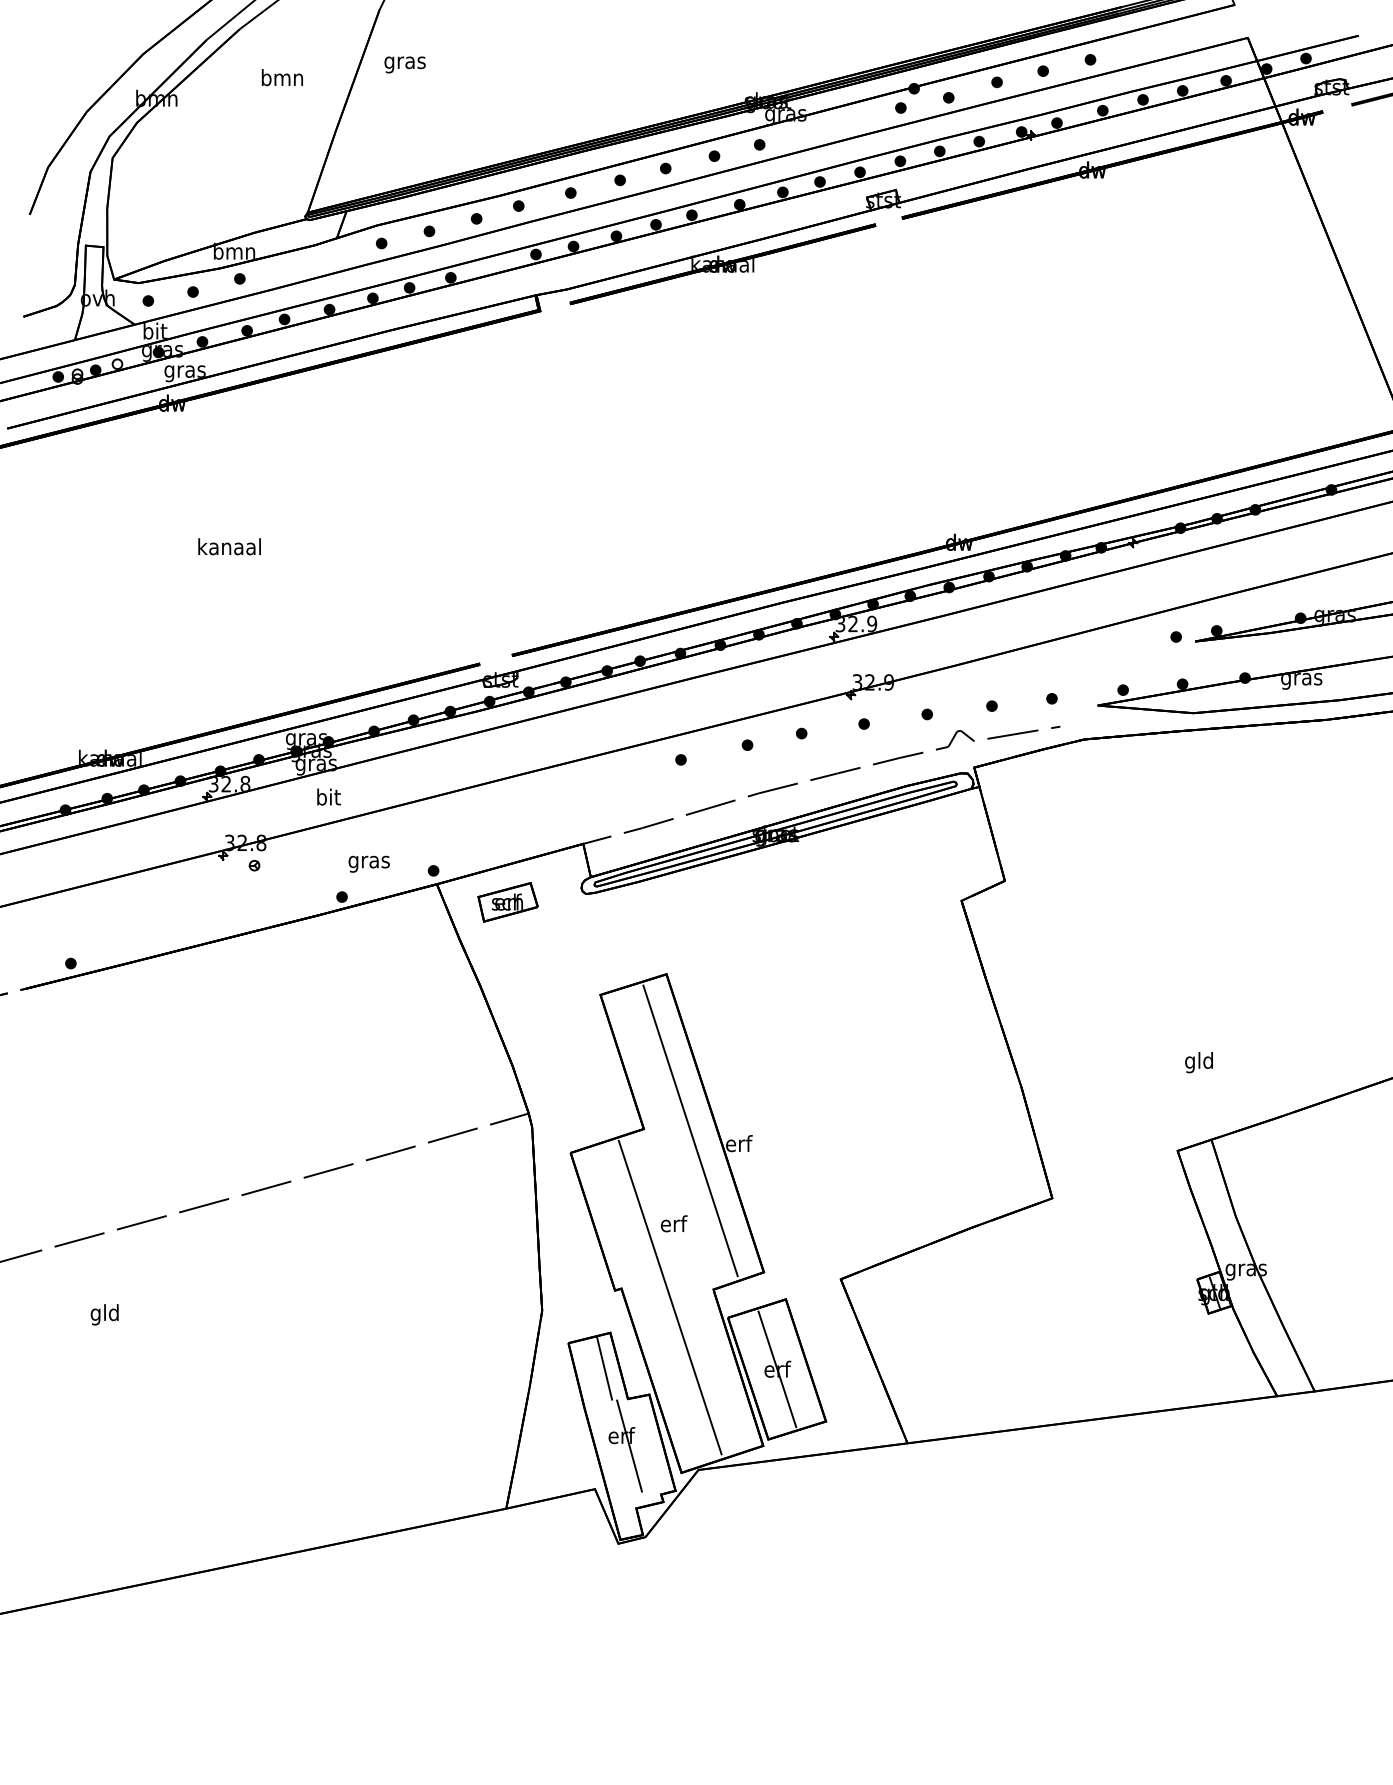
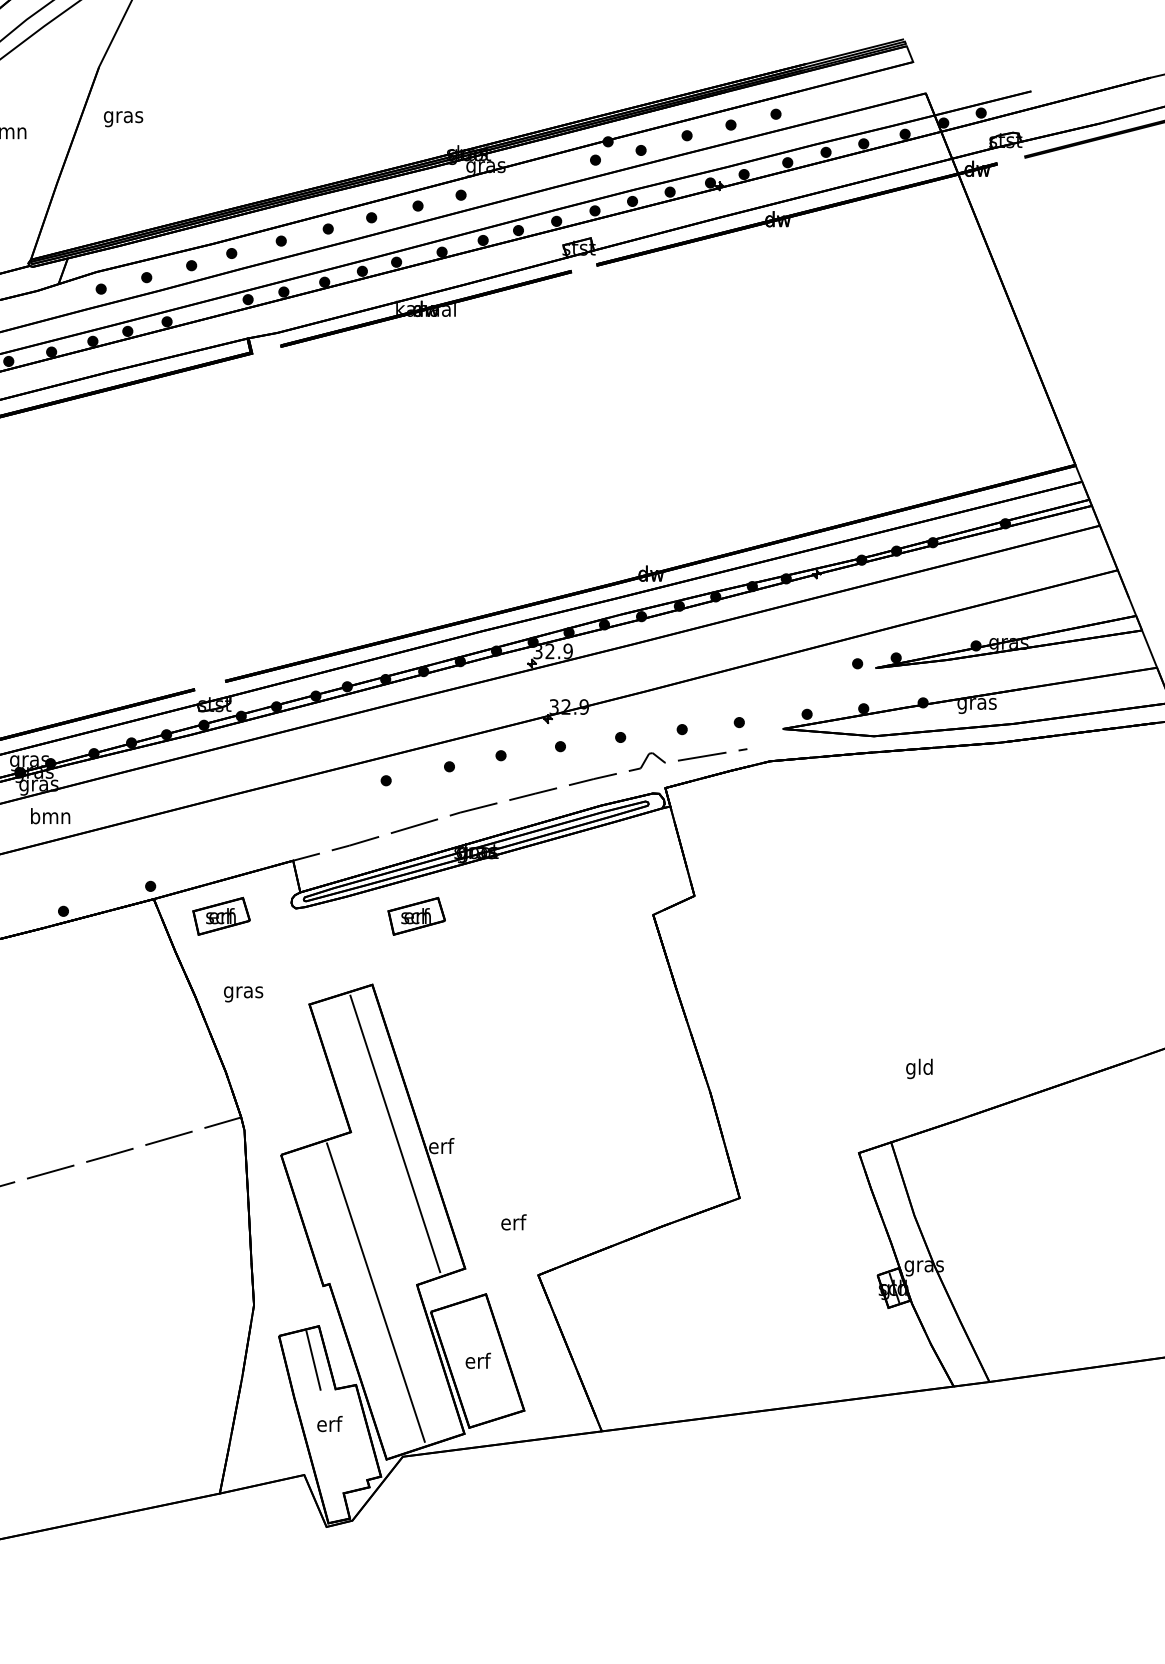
text: (328, 796) -> (50, 815), bit -> bmn
text: (368, 863) -> (242, 993), moved
part: (712, 902) -> (416, 916), added
text: (1198, 1062) -> (918, 1068), moved
text: (674, 1223) -> (514, 1222), moved
line: (777, 1369) -> (478, 1361), removed
line: (629, 1445) -> (337, 1433), removed

